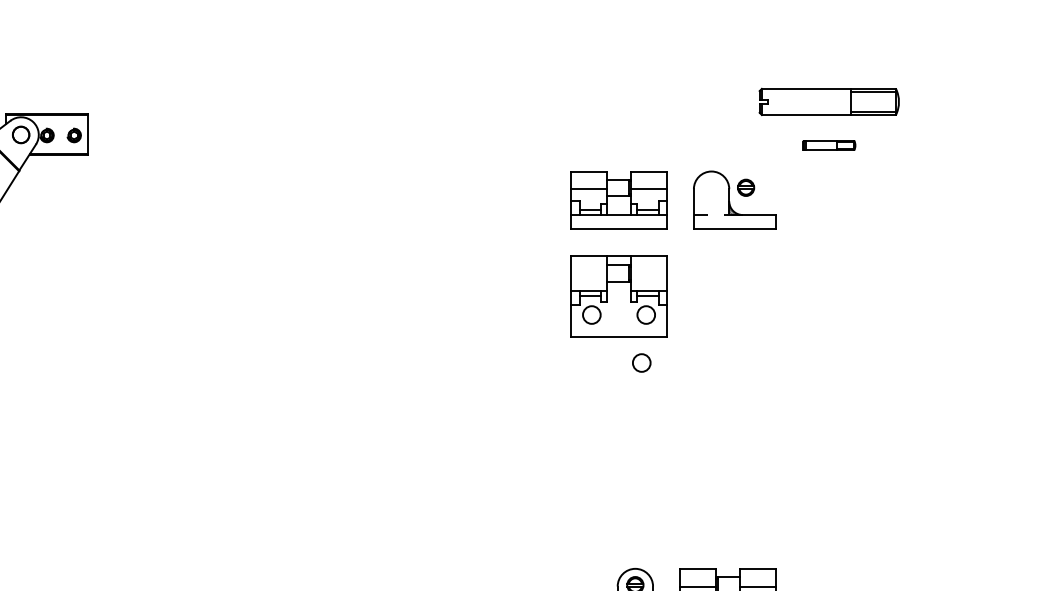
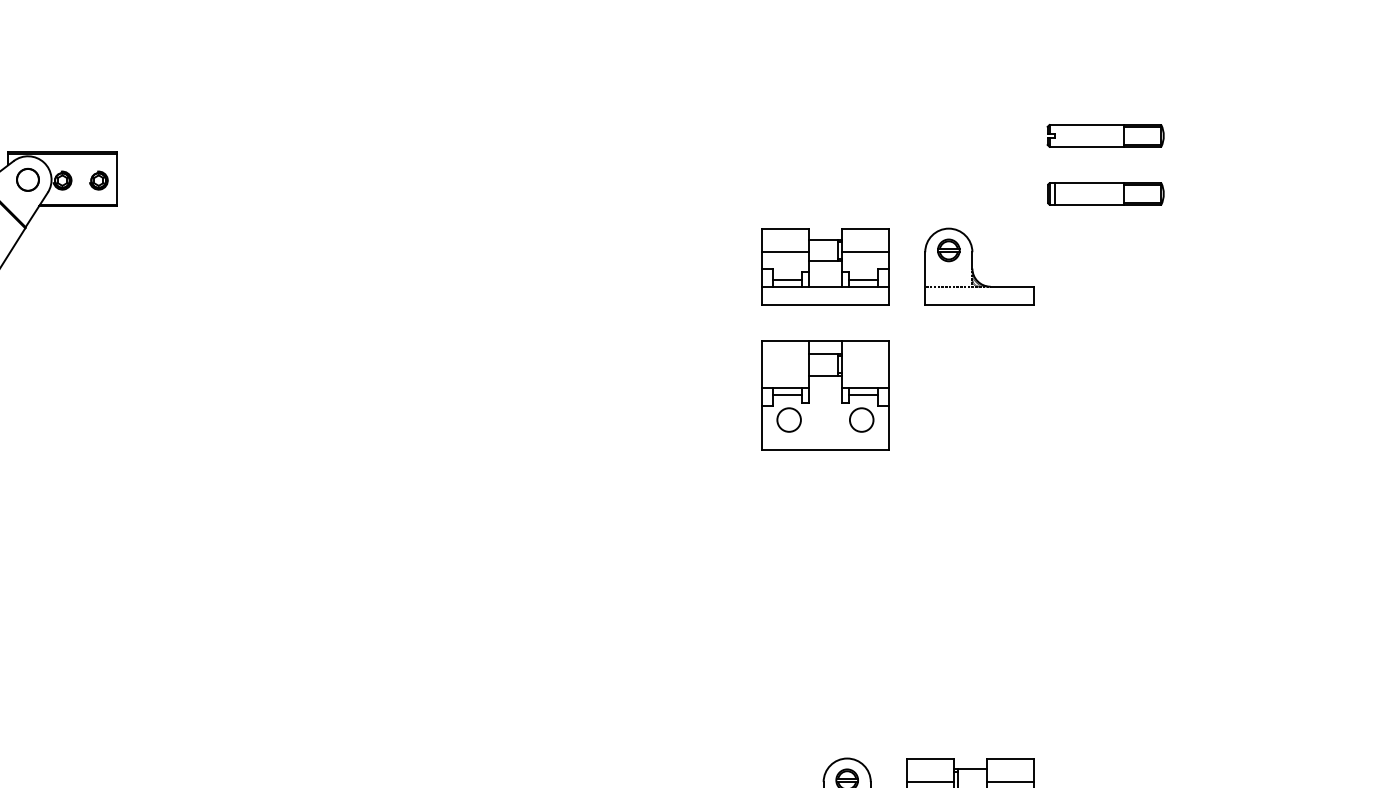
part: (829, 101) -> (1105, 135), size x0.62
part: (829, 145) -> (1105, 193), size x1.67
part: (745, 187) -> (948, 250), moved
circle: (641, 362) -> (855, 483), removed

